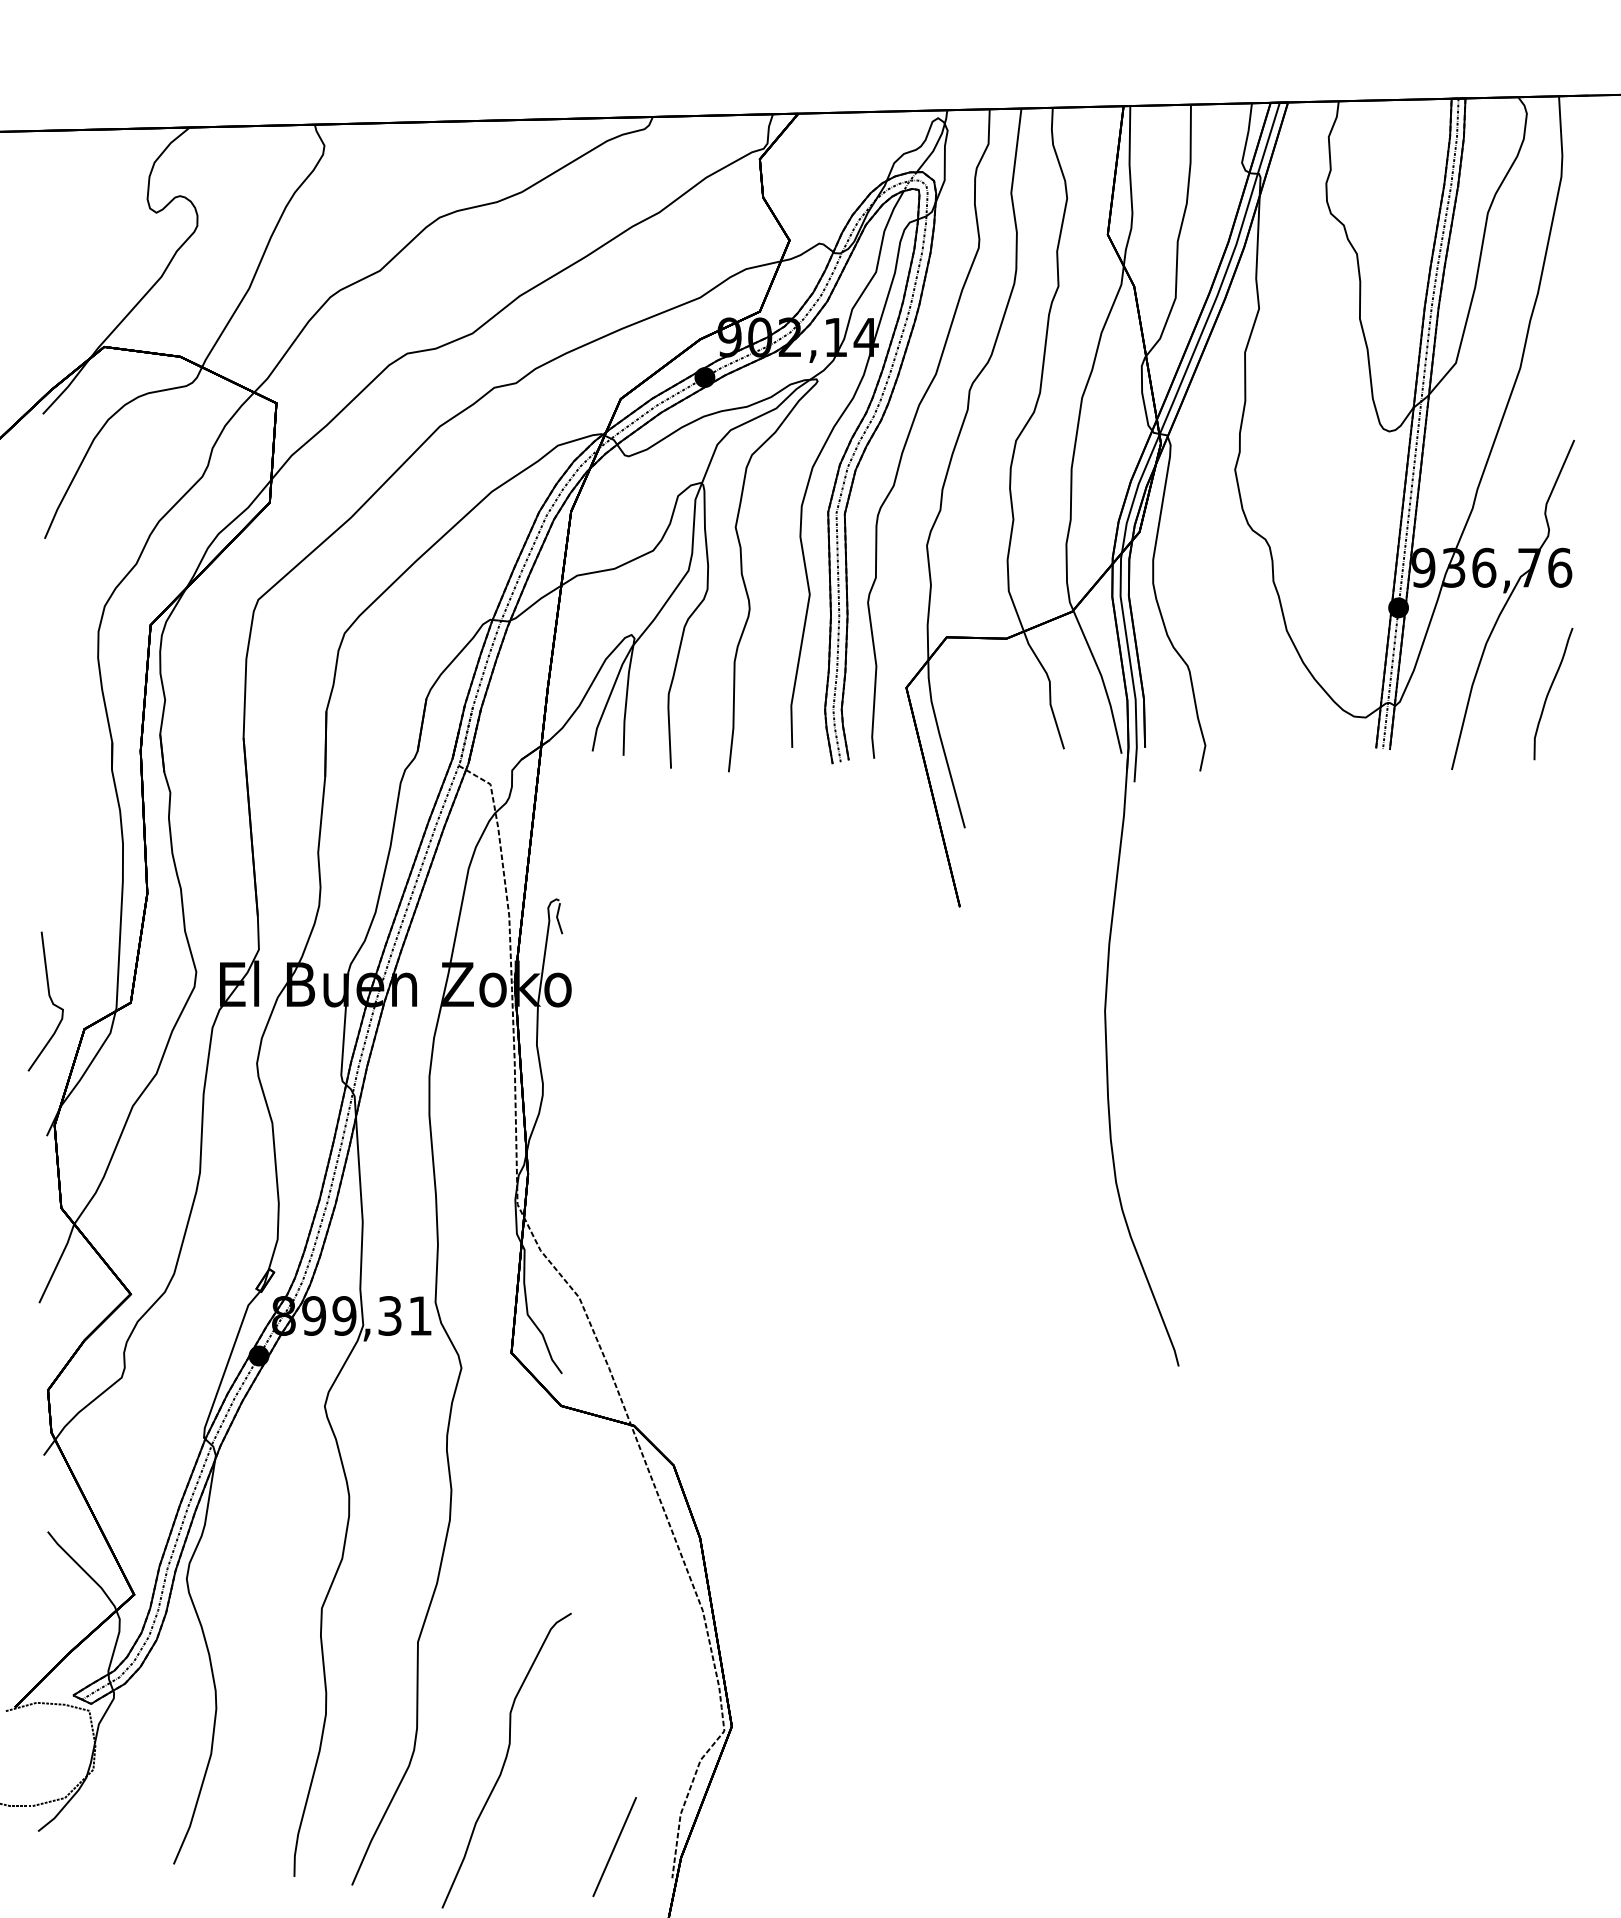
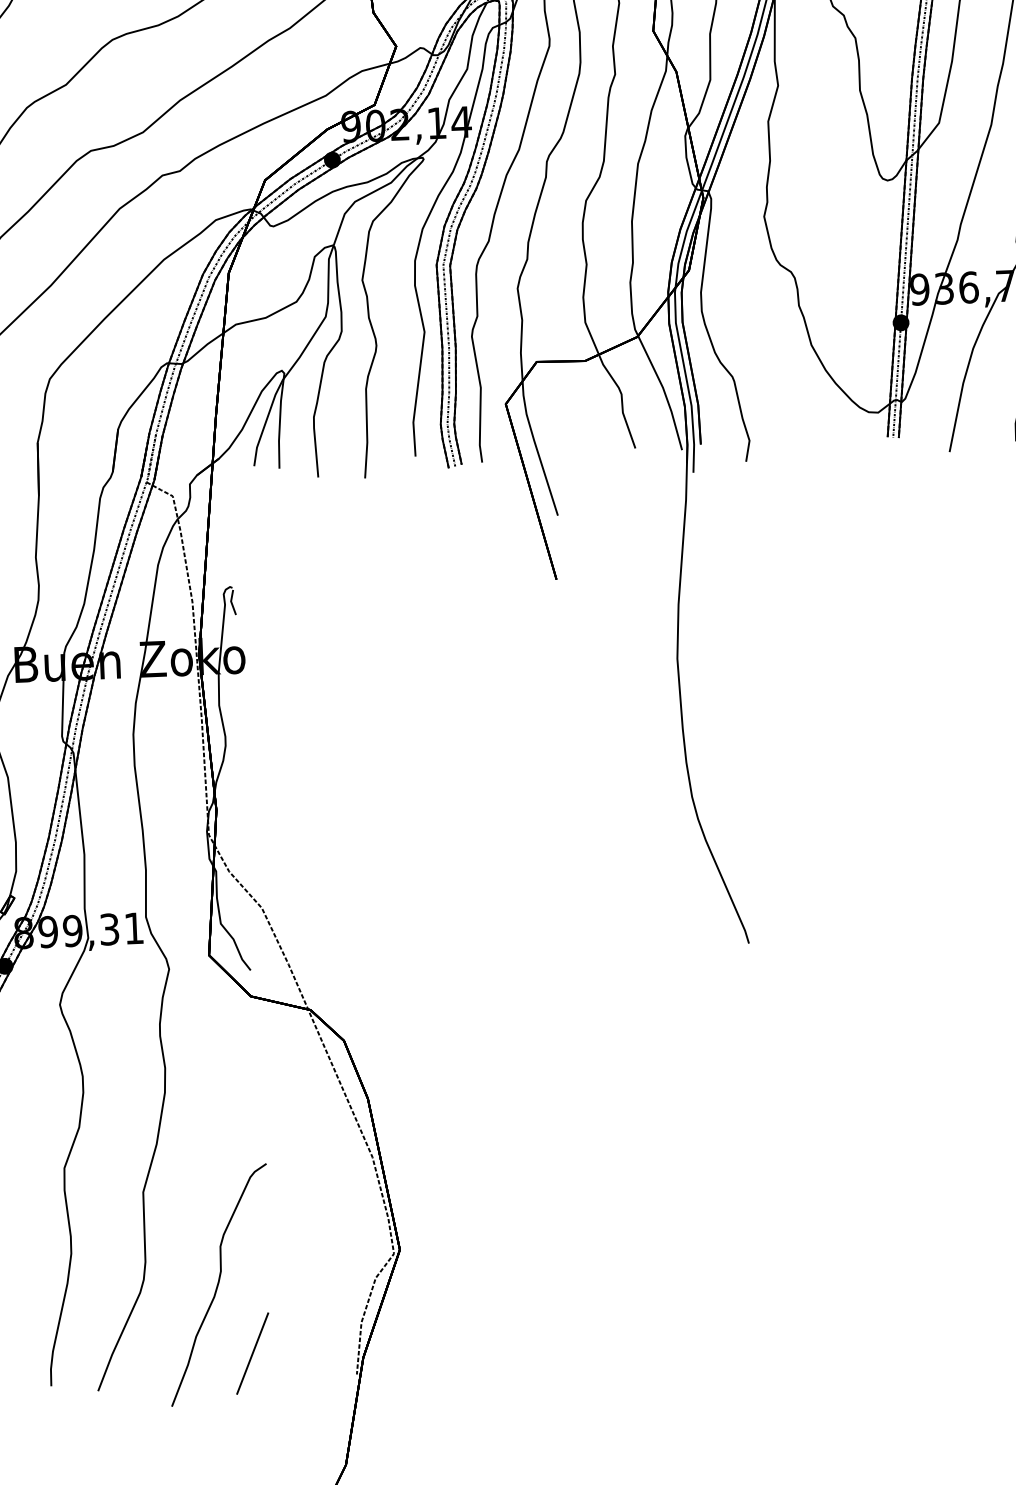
line: (614, 1846) -> (252, 1353), moved

